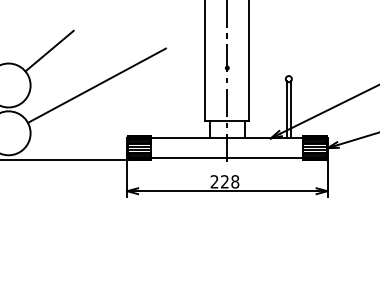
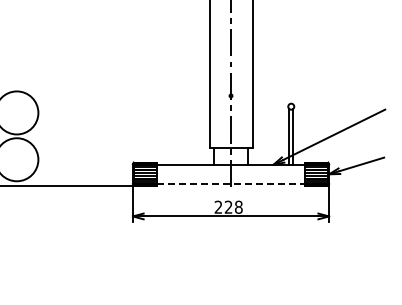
line: (49, 51) -> (56, 79), removed
line: (96, 85) -> (102, 112), removed
line: (227, 157) -> (231, 183), solid -> dashed

